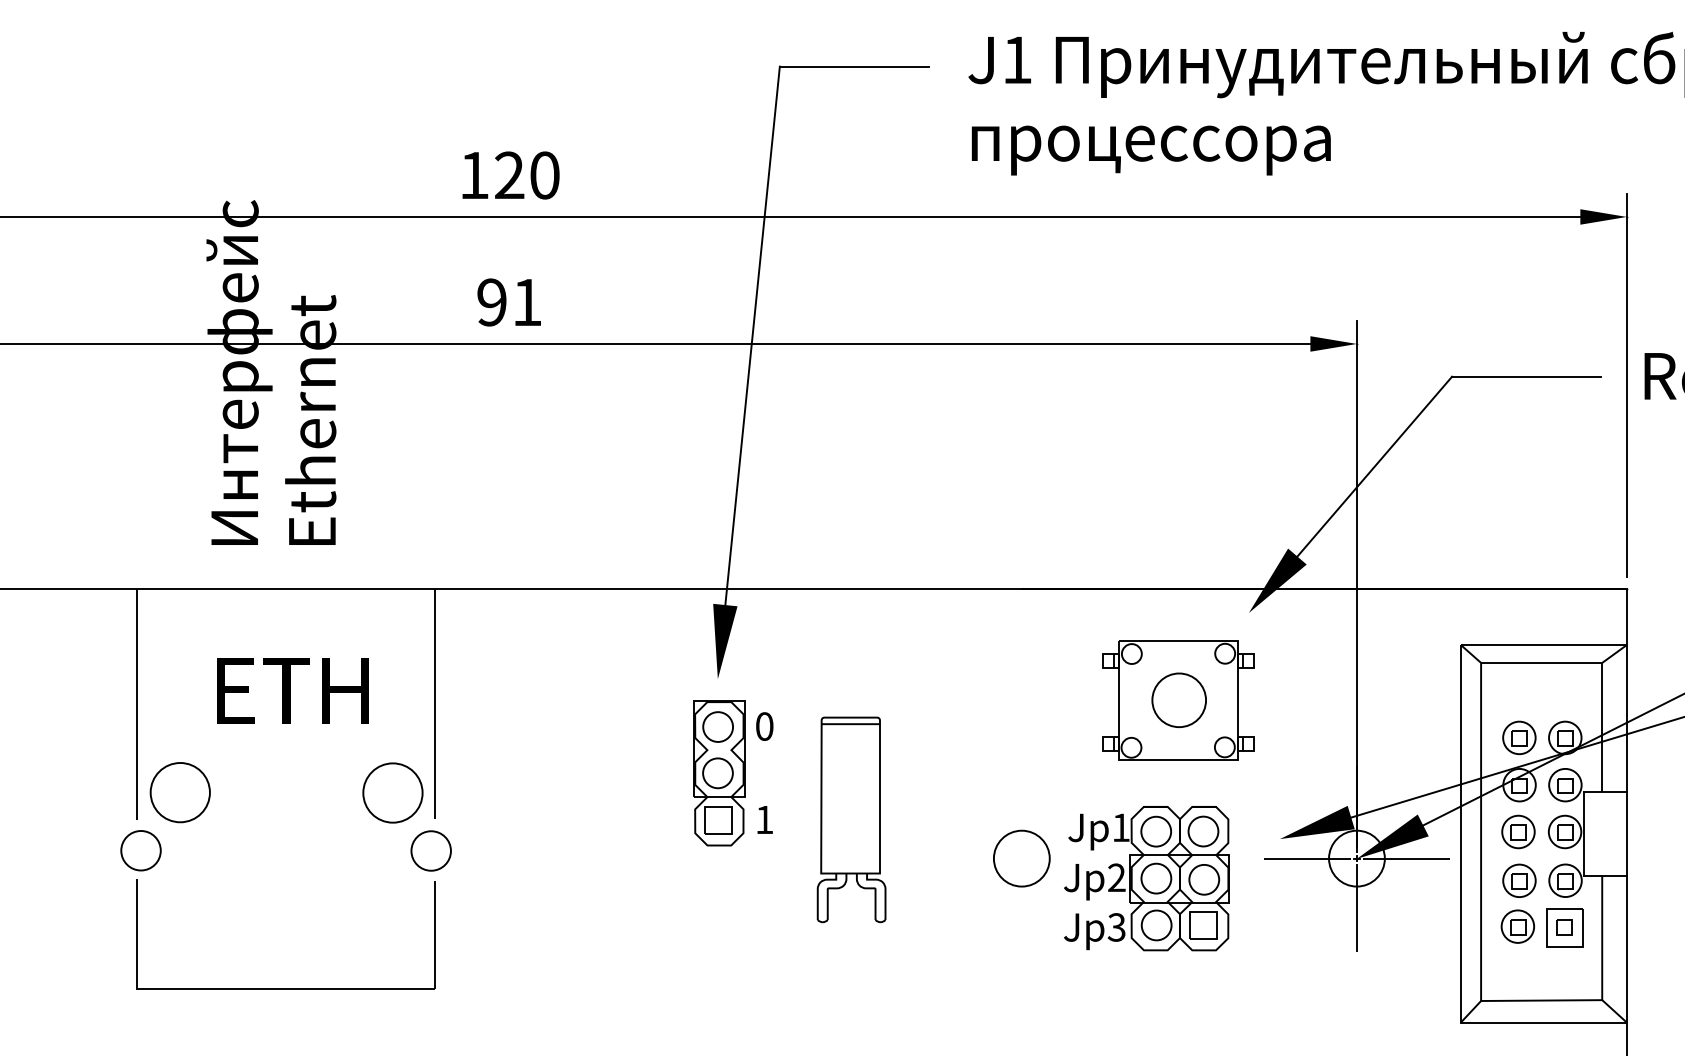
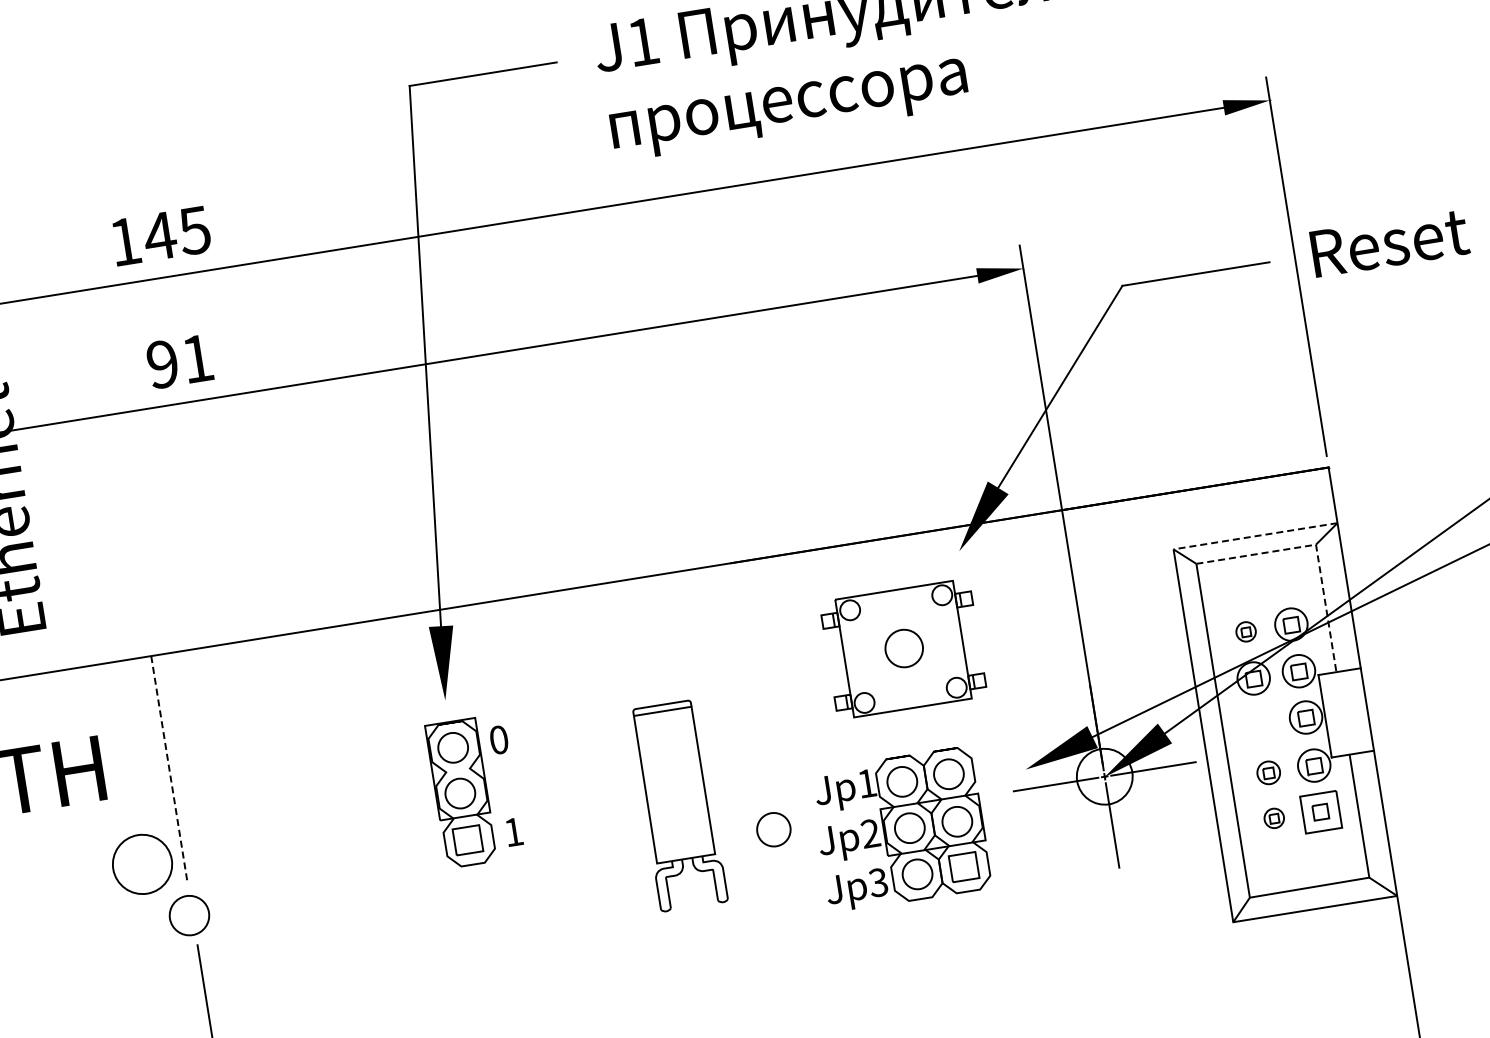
text: (526, 175) -> (176, 233), 120 -> 145
line: (1543, 645) -> (1255, 536), solid -> dashed
line: (1602, 666) -> (1316, 548), solid -> dashed
circle: (1179, 700) -> (904, 648), size x0.7
line: (434, 704) -> (169, 770), solid -> dashed
part: (1519, 737) -> (1246, 631), size x0.6
part: (851, 819) -> (678, 805), moved
part: (1518, 831) -> (1259, 724), removed
circle: (1021, 858) -> (773, 829), size x0.6
part: (1519, 880) -> (1268, 772), size x0.7
part: (1517, 926) -> (1274, 818), size x0.6

